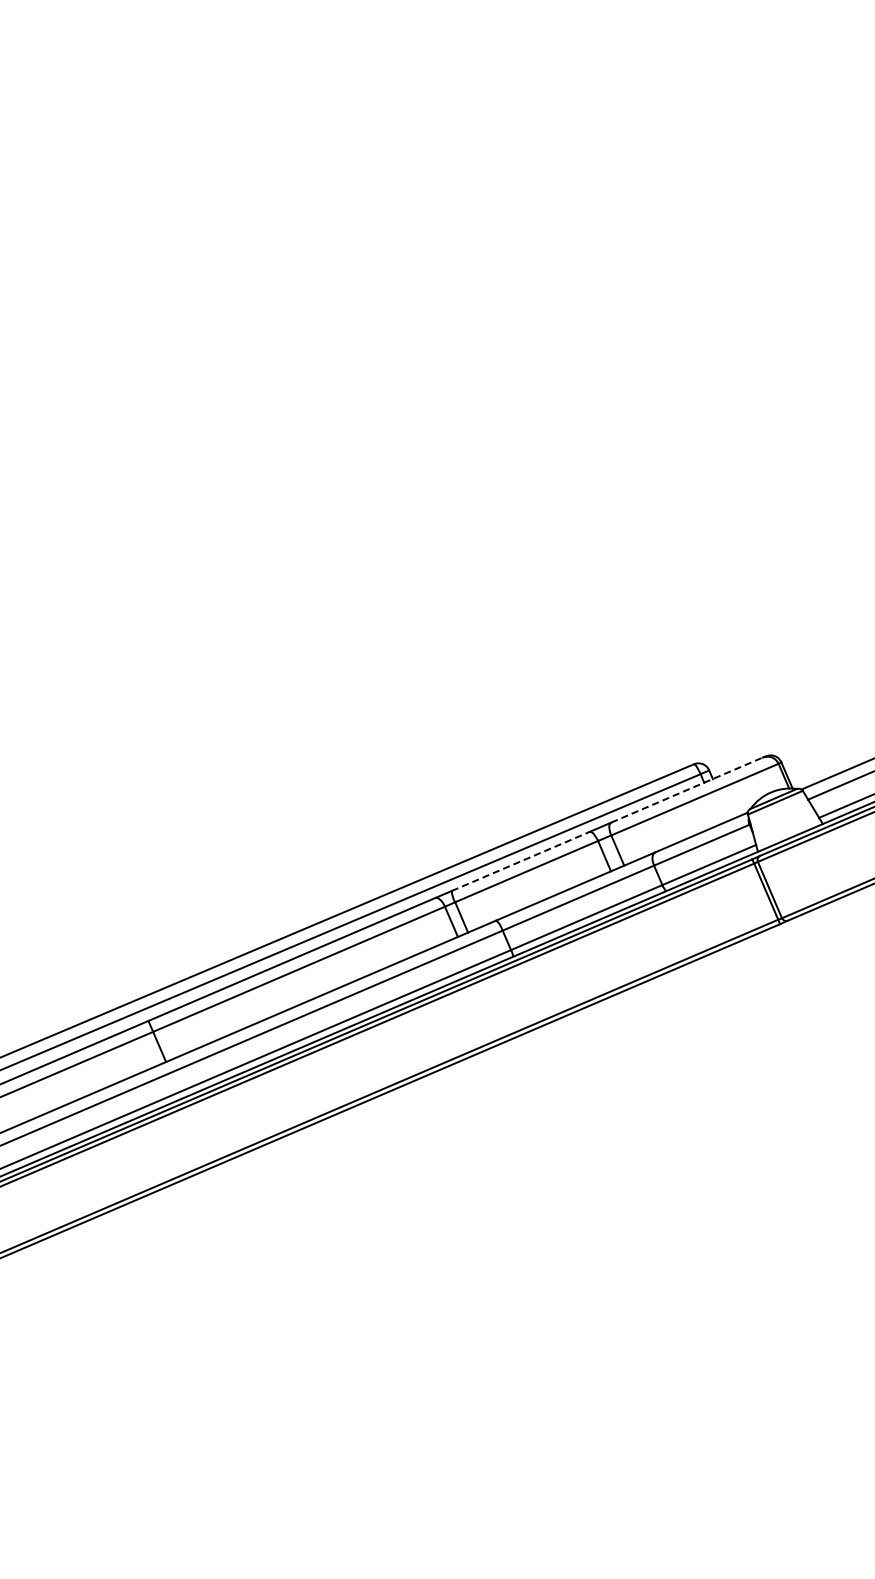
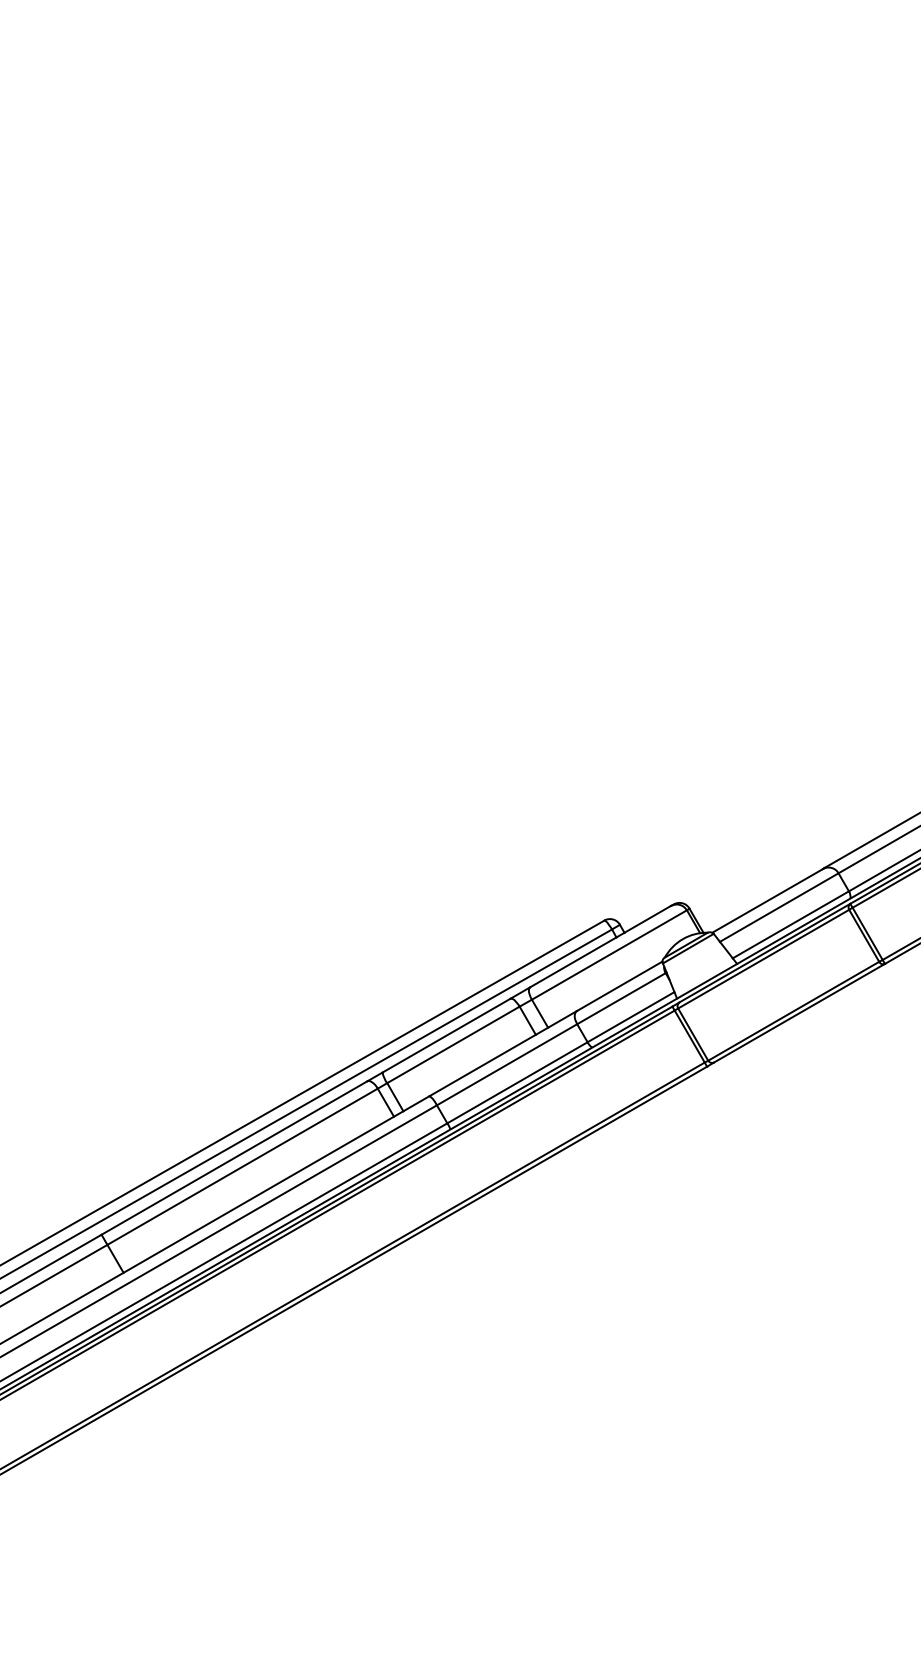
line: (687, 790) -> (601, 946), dashed -> solid
line: (520, 861) -> (446, 1035), dashed -> solid

